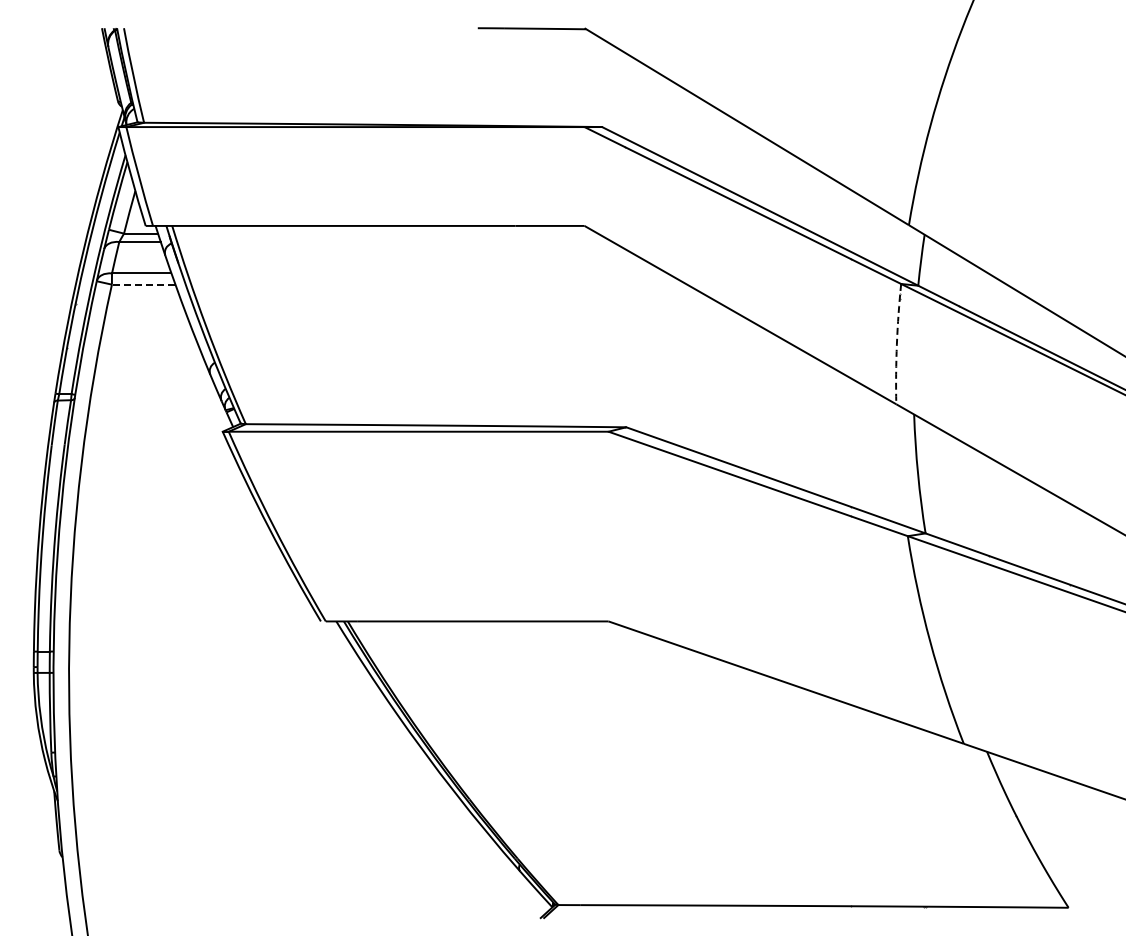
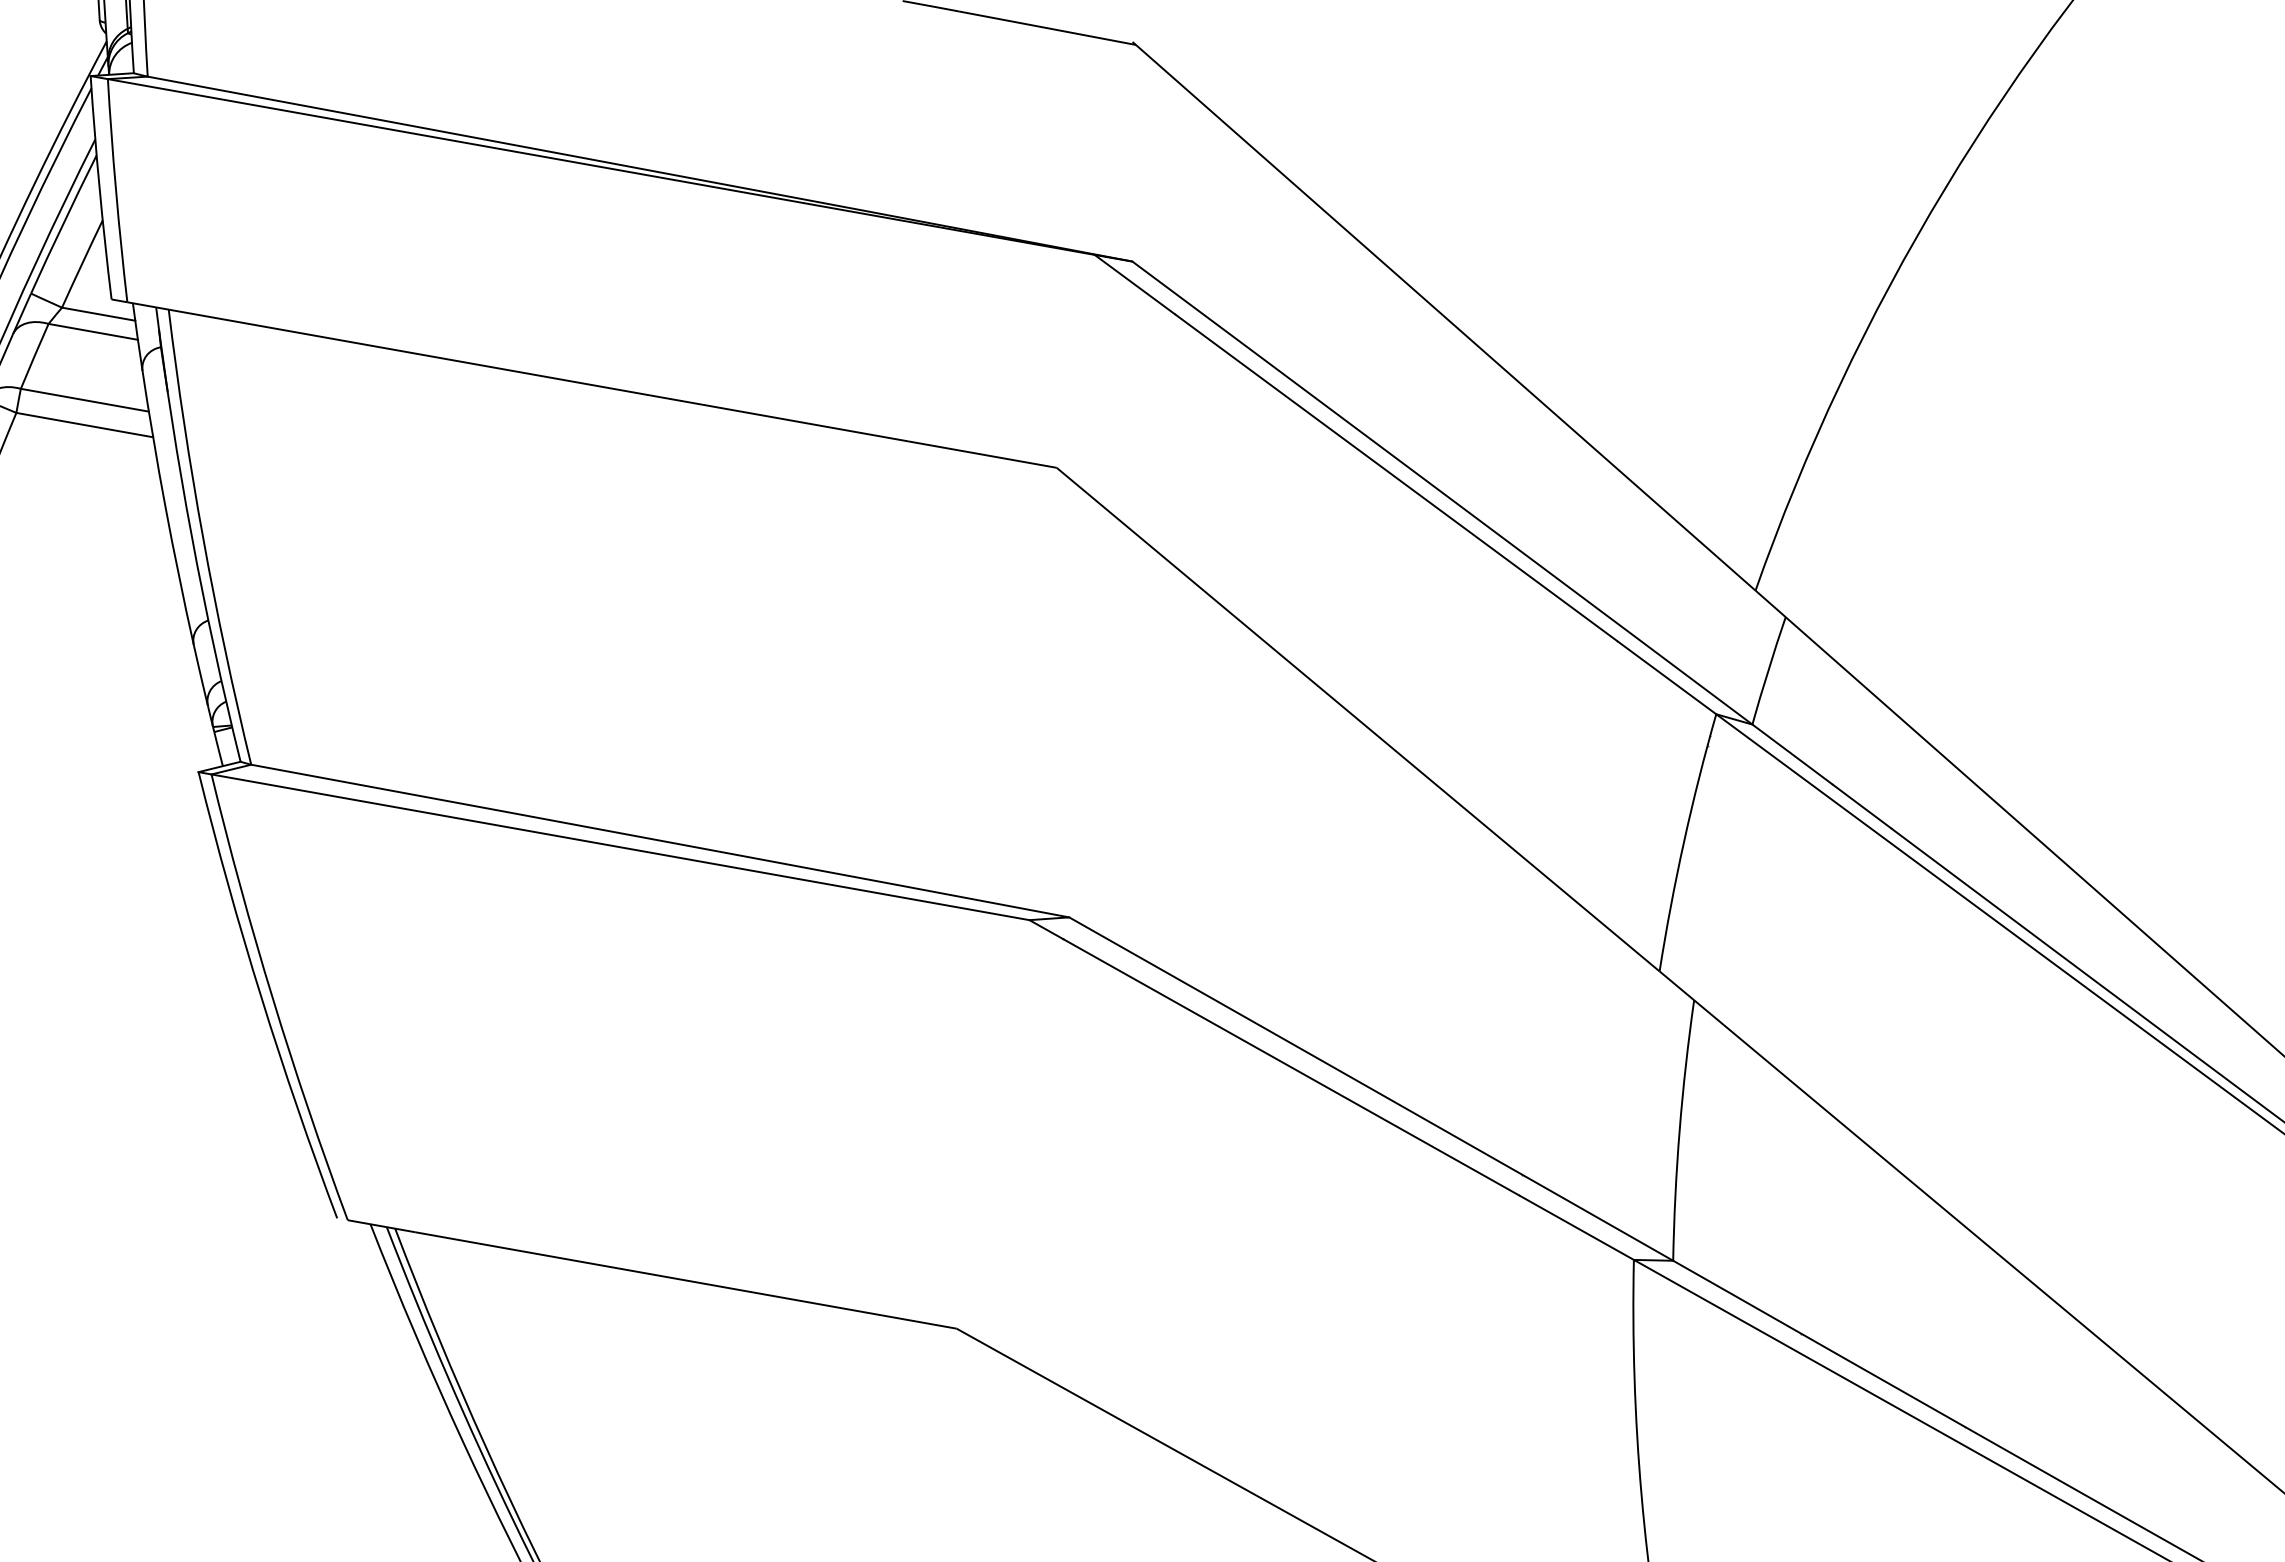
line: (143, 284) -> (84, 424), dashed -> solid
arc: (896, 344) -> (1682, 842), dashed -> solid

